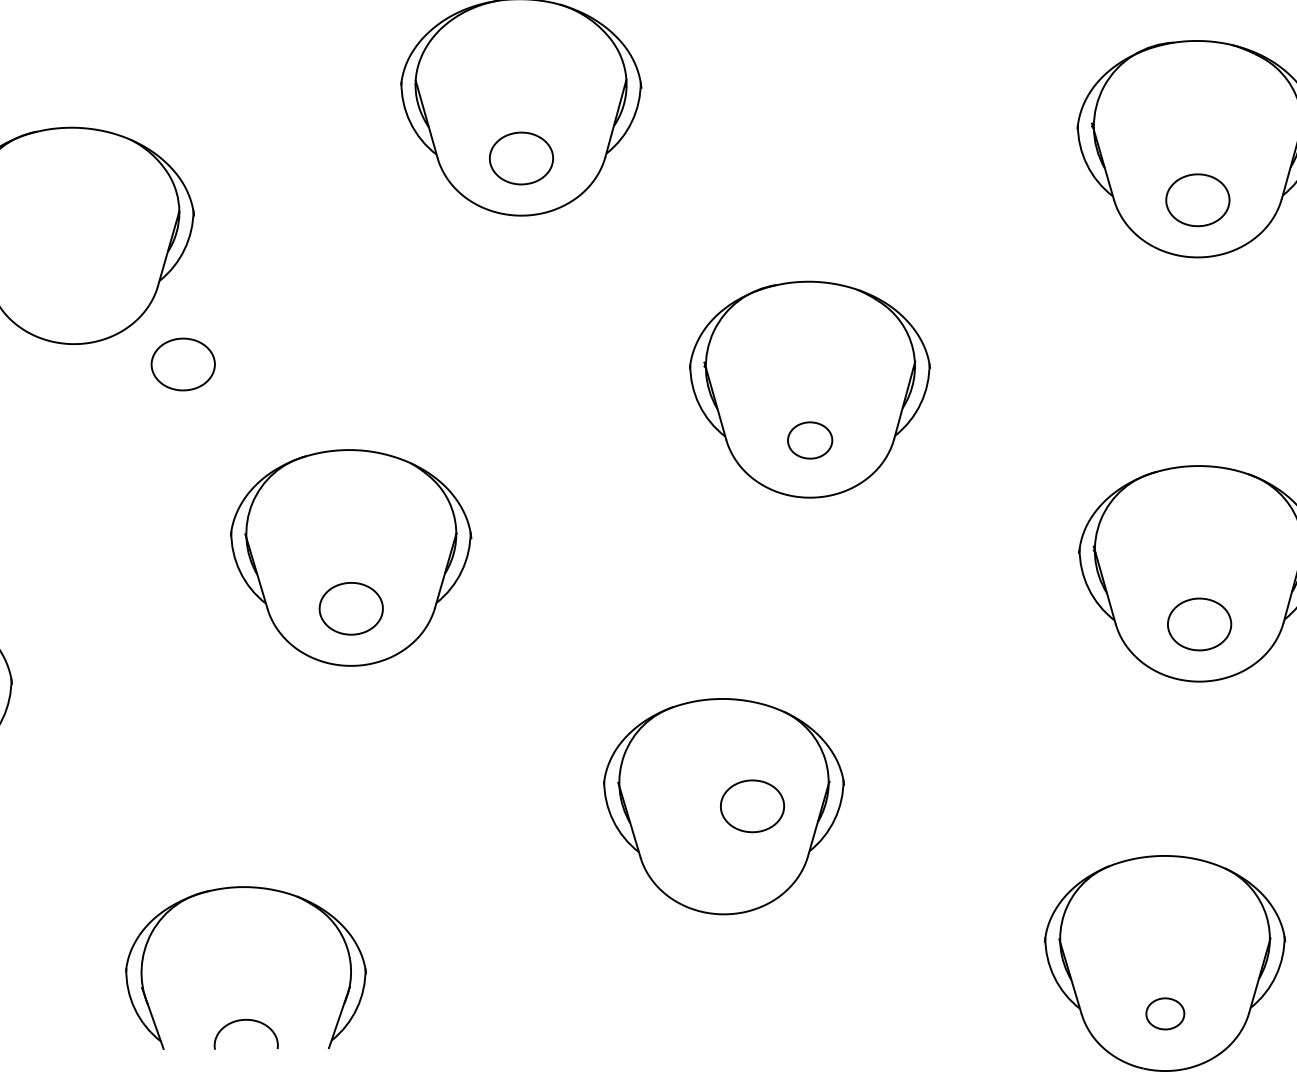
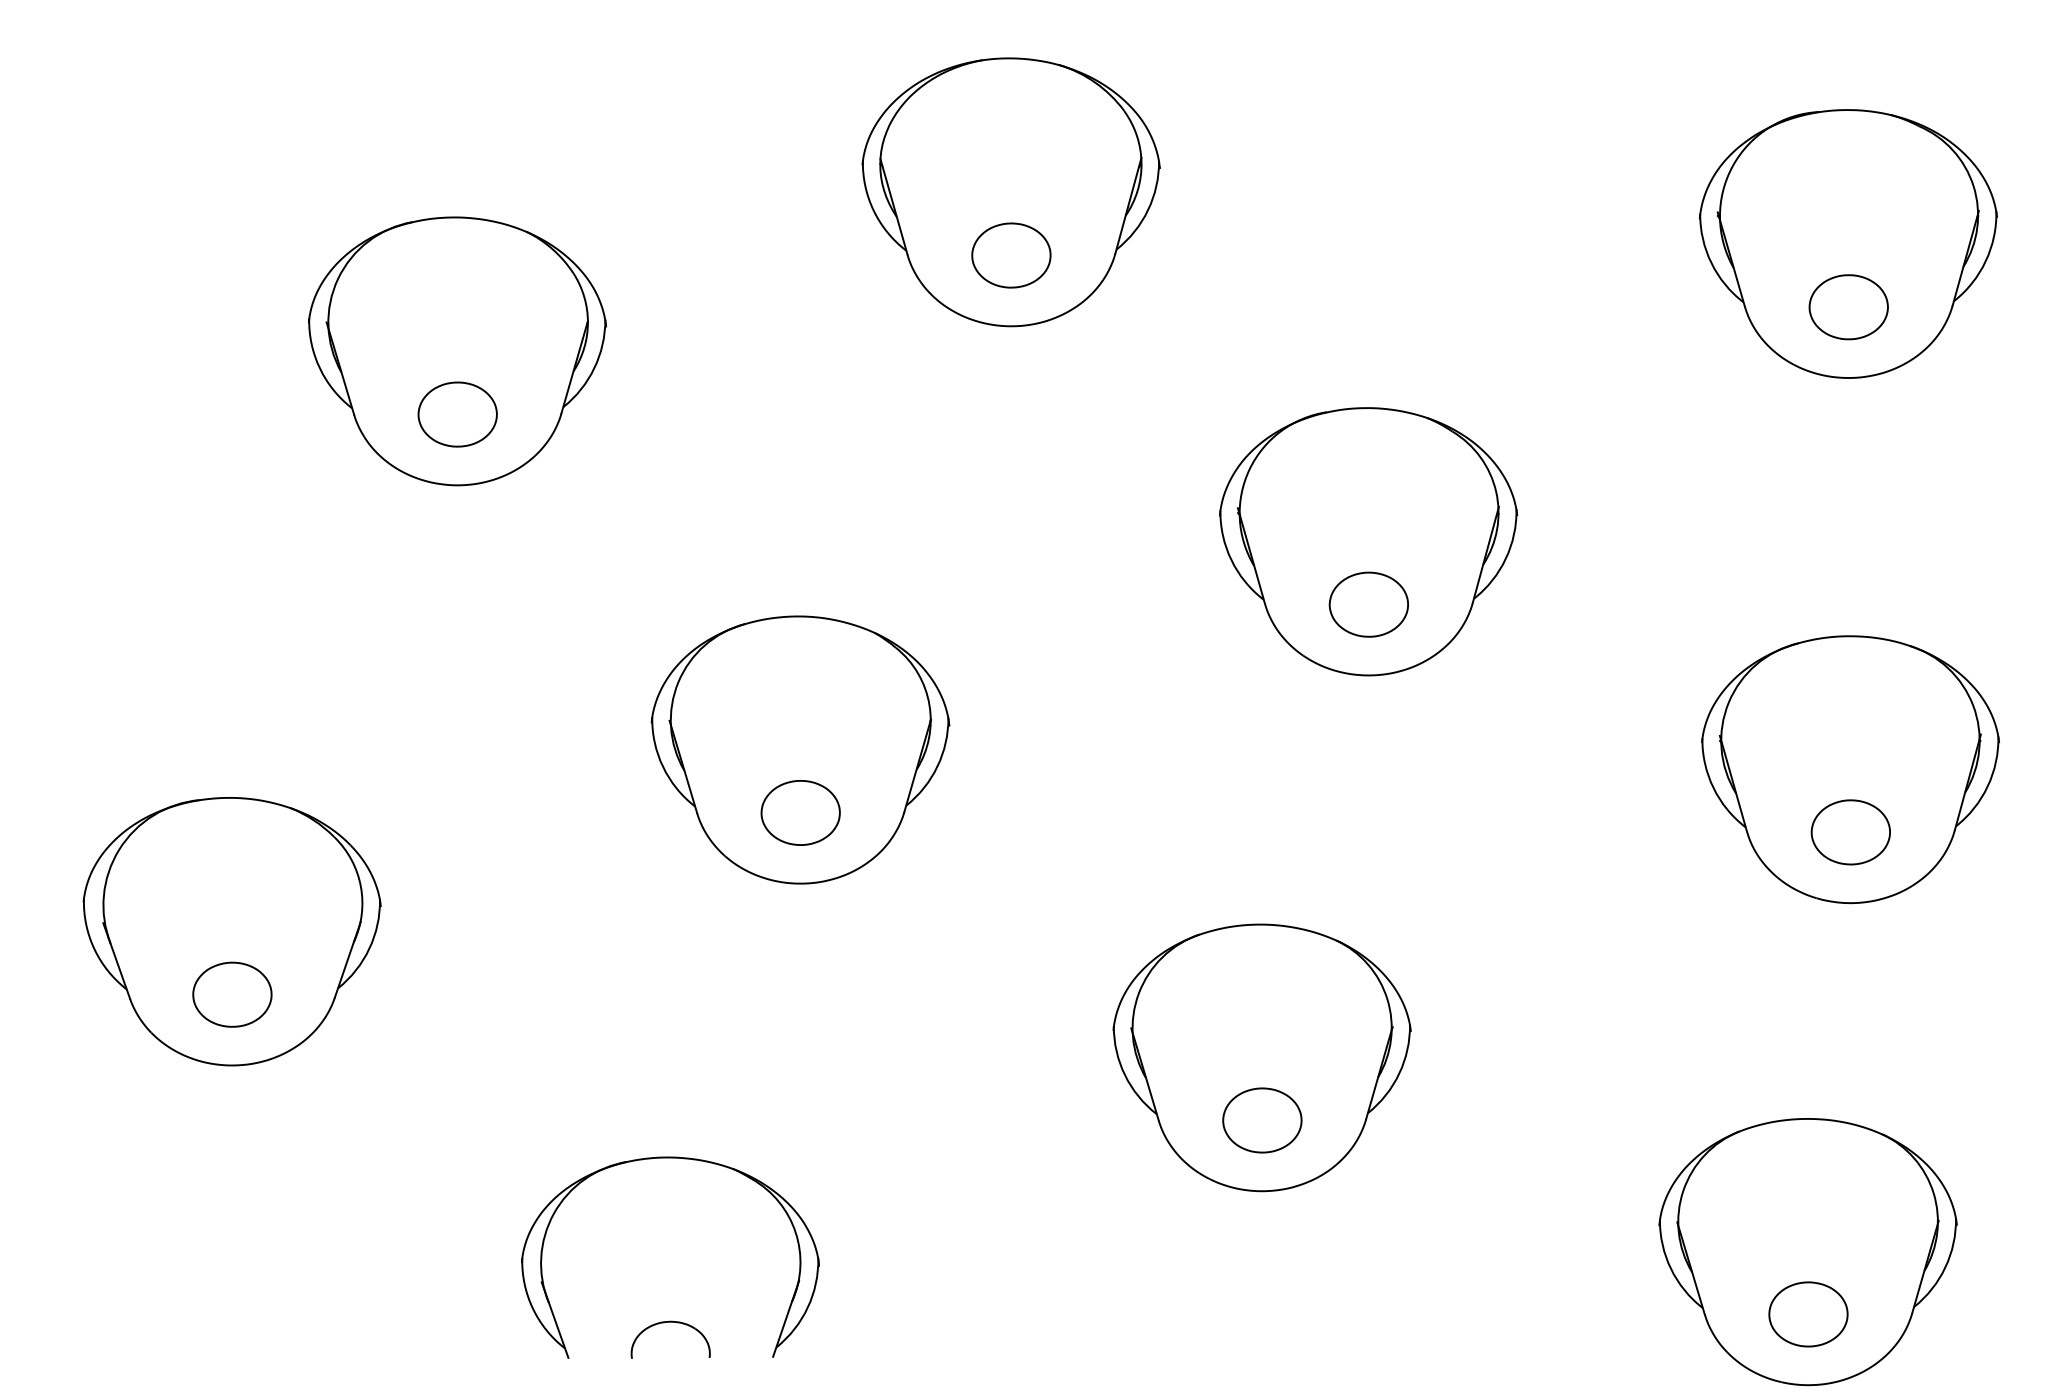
part: (183, 364) -> (457, 414), moved
part: (809, 440) -> (1368, 604), size x1.43
part: (752, 806) -> (1262, 1120), moved
part: (1165, 1013) -> (1808, 1314), size x1.67

